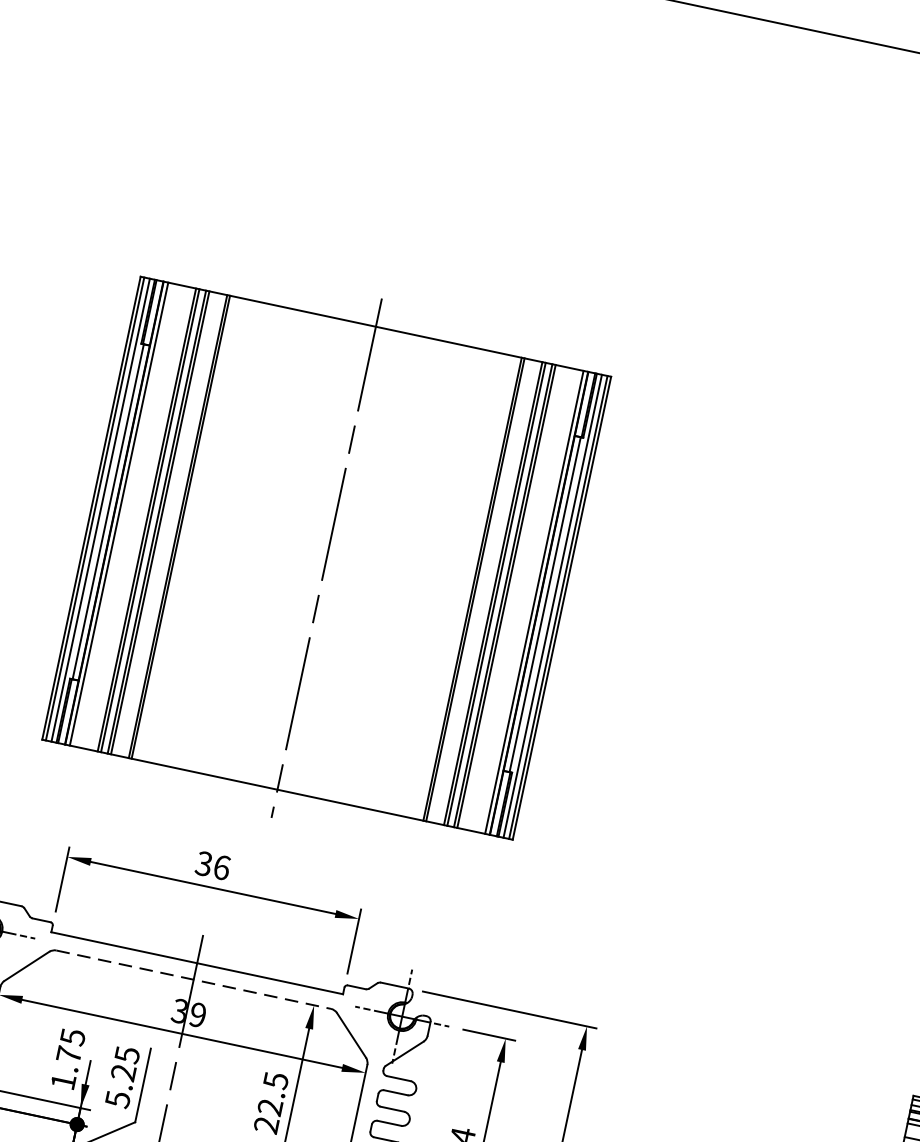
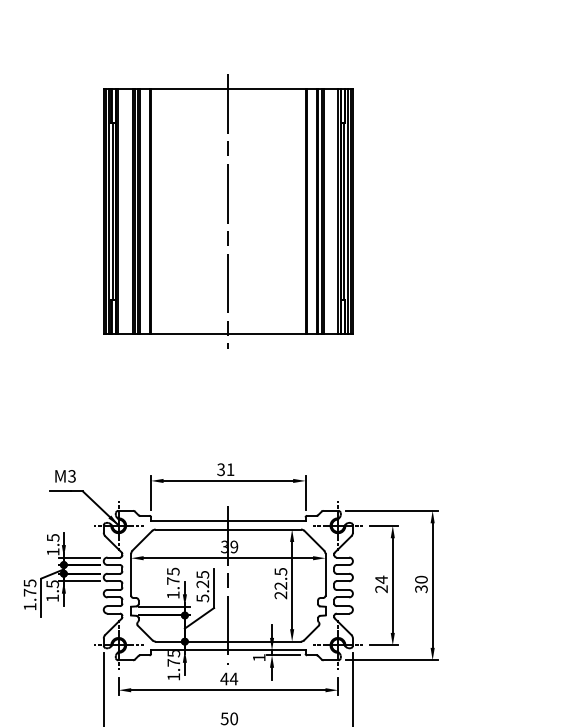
part: (327, 557) -> (228, 211), moved
text: (221, 867) -> (230, 469), 36 -> 31
line: (194, 979) -> (228, 529), dashed -> solid

